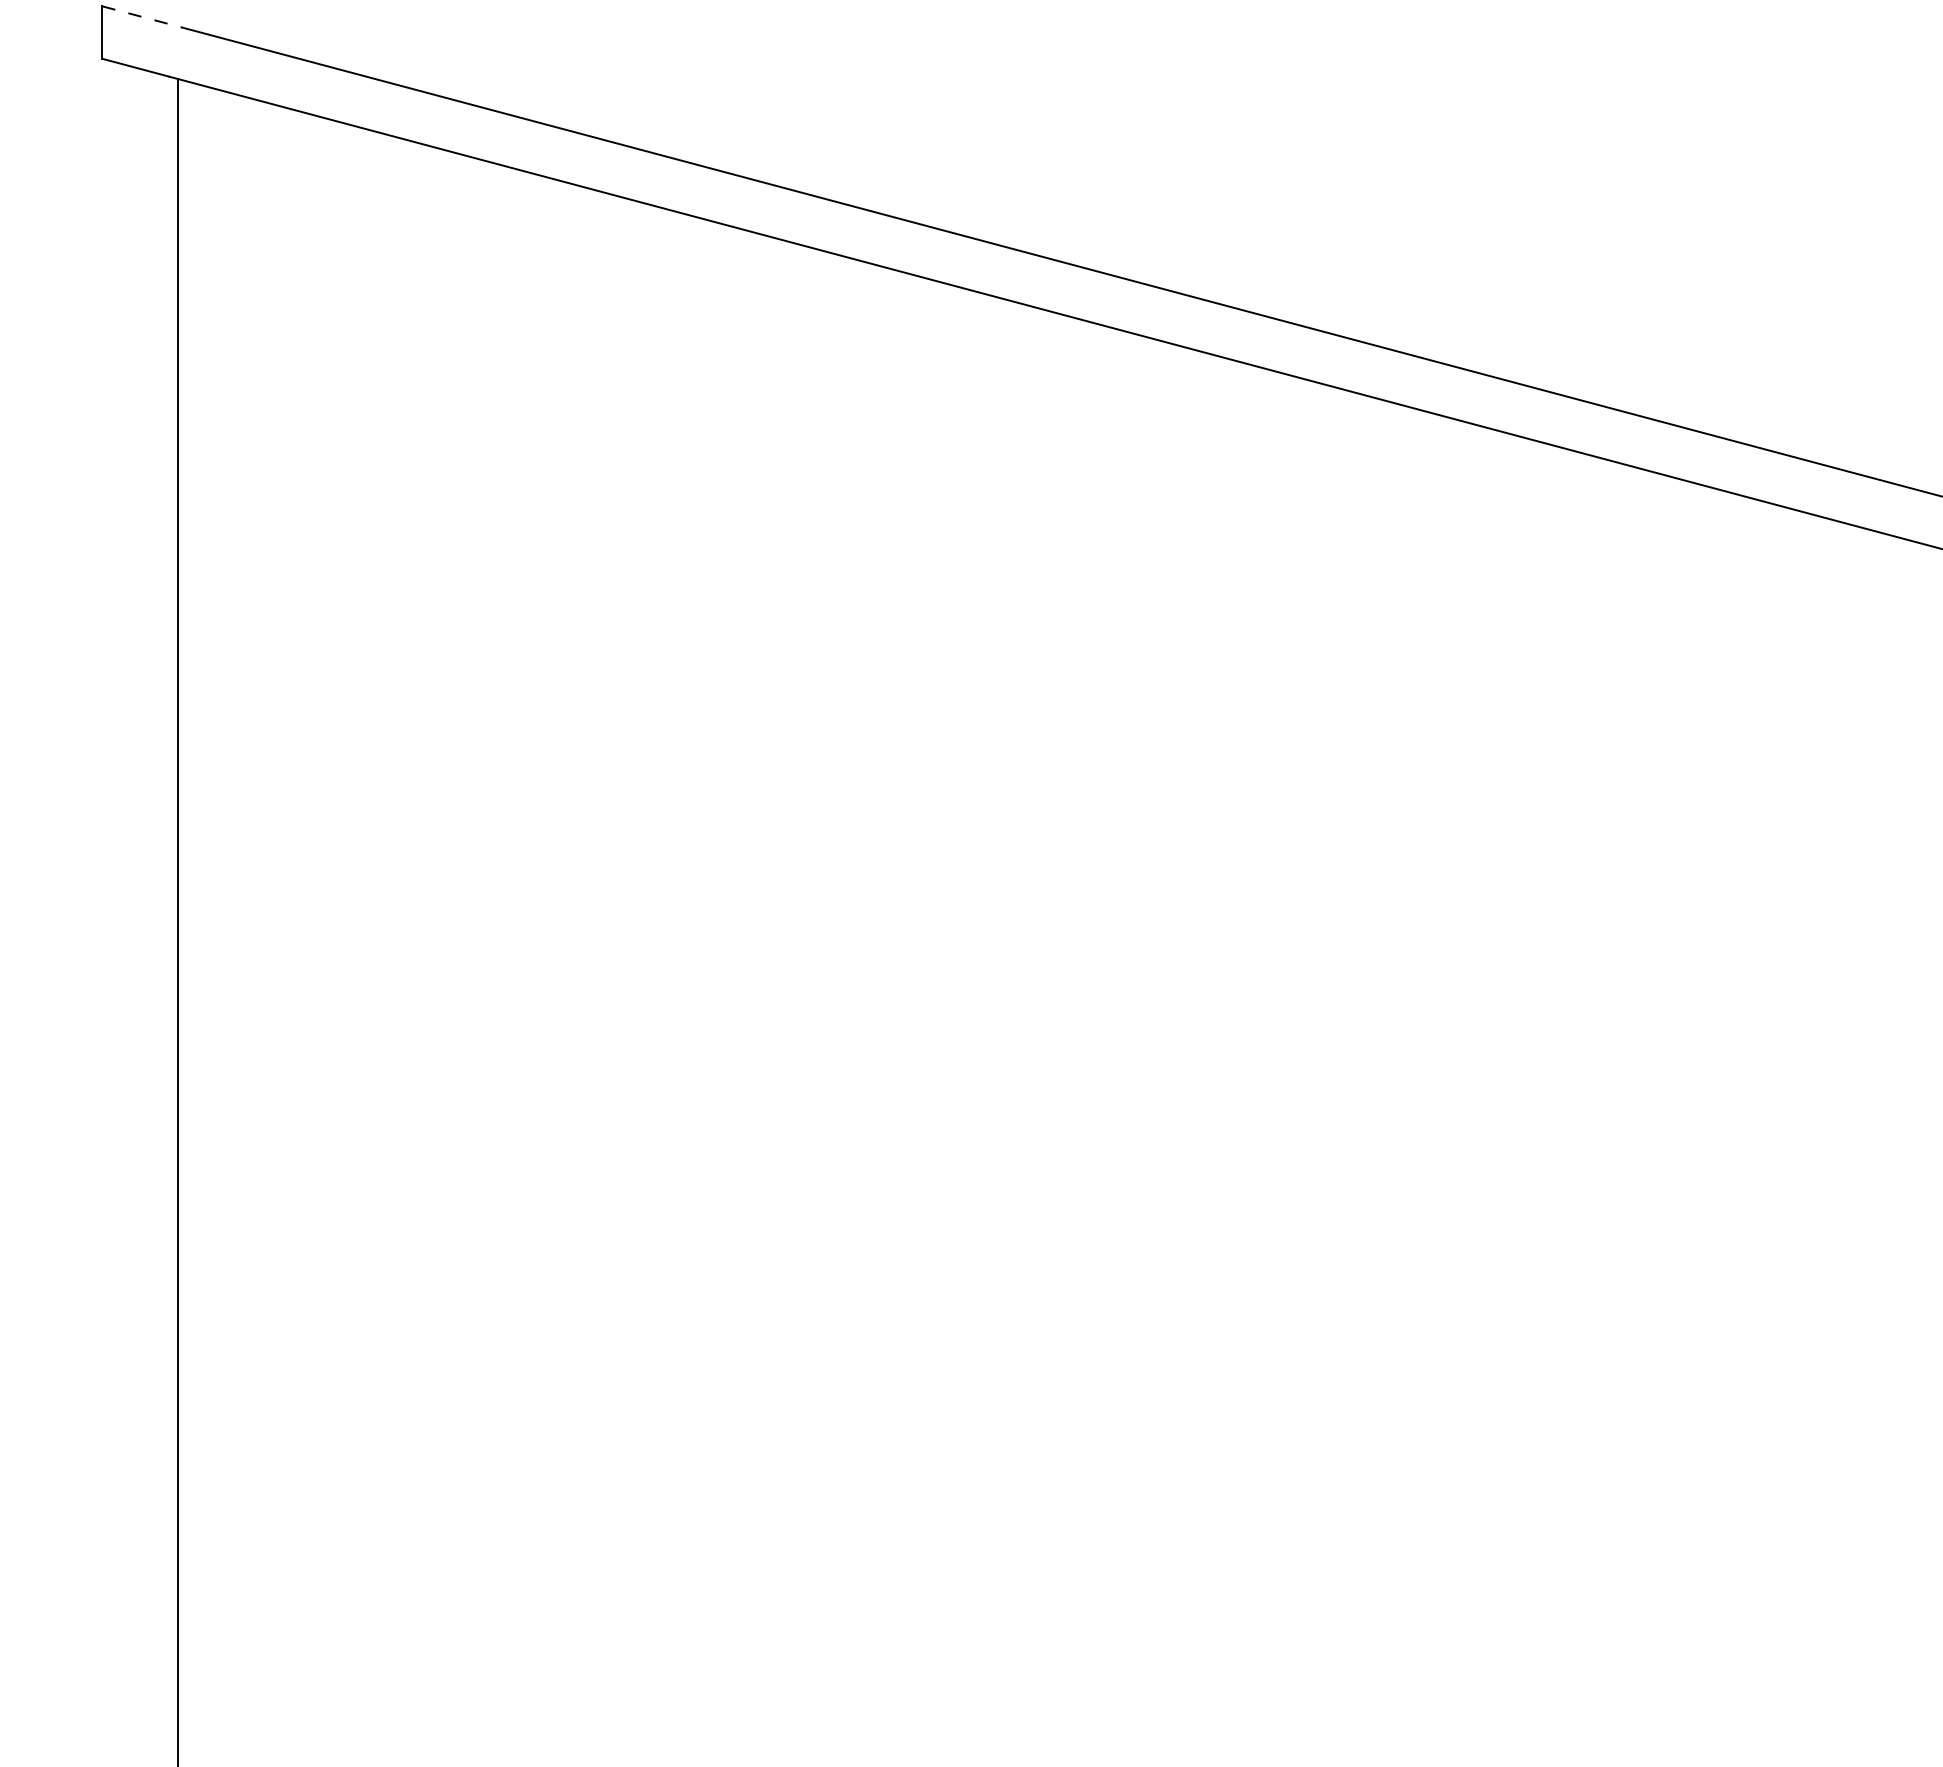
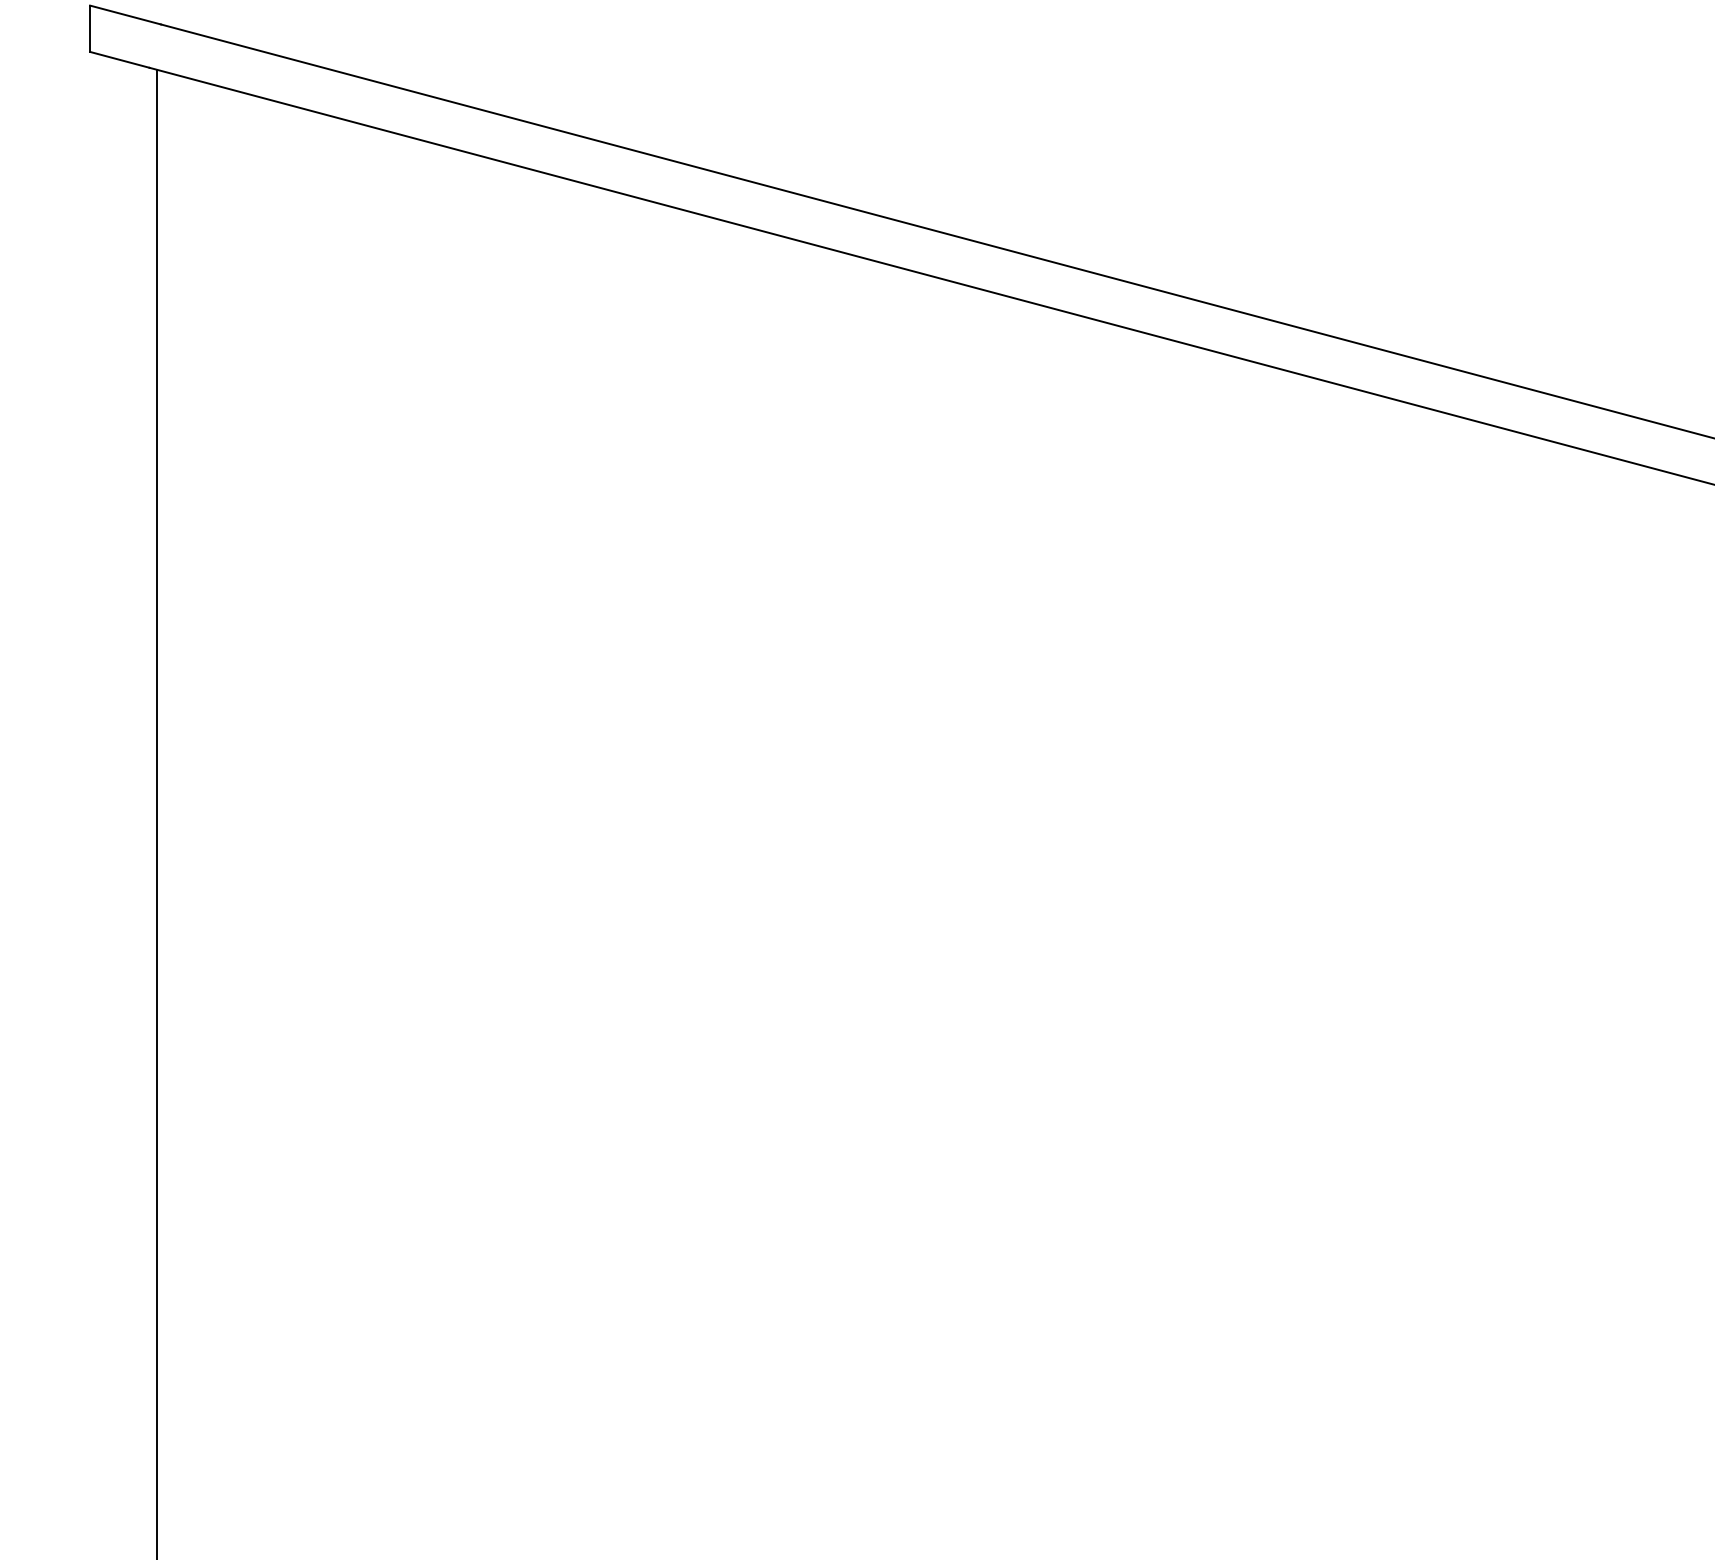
line: (142, 16) -> (125, 14), dashed -> solid

